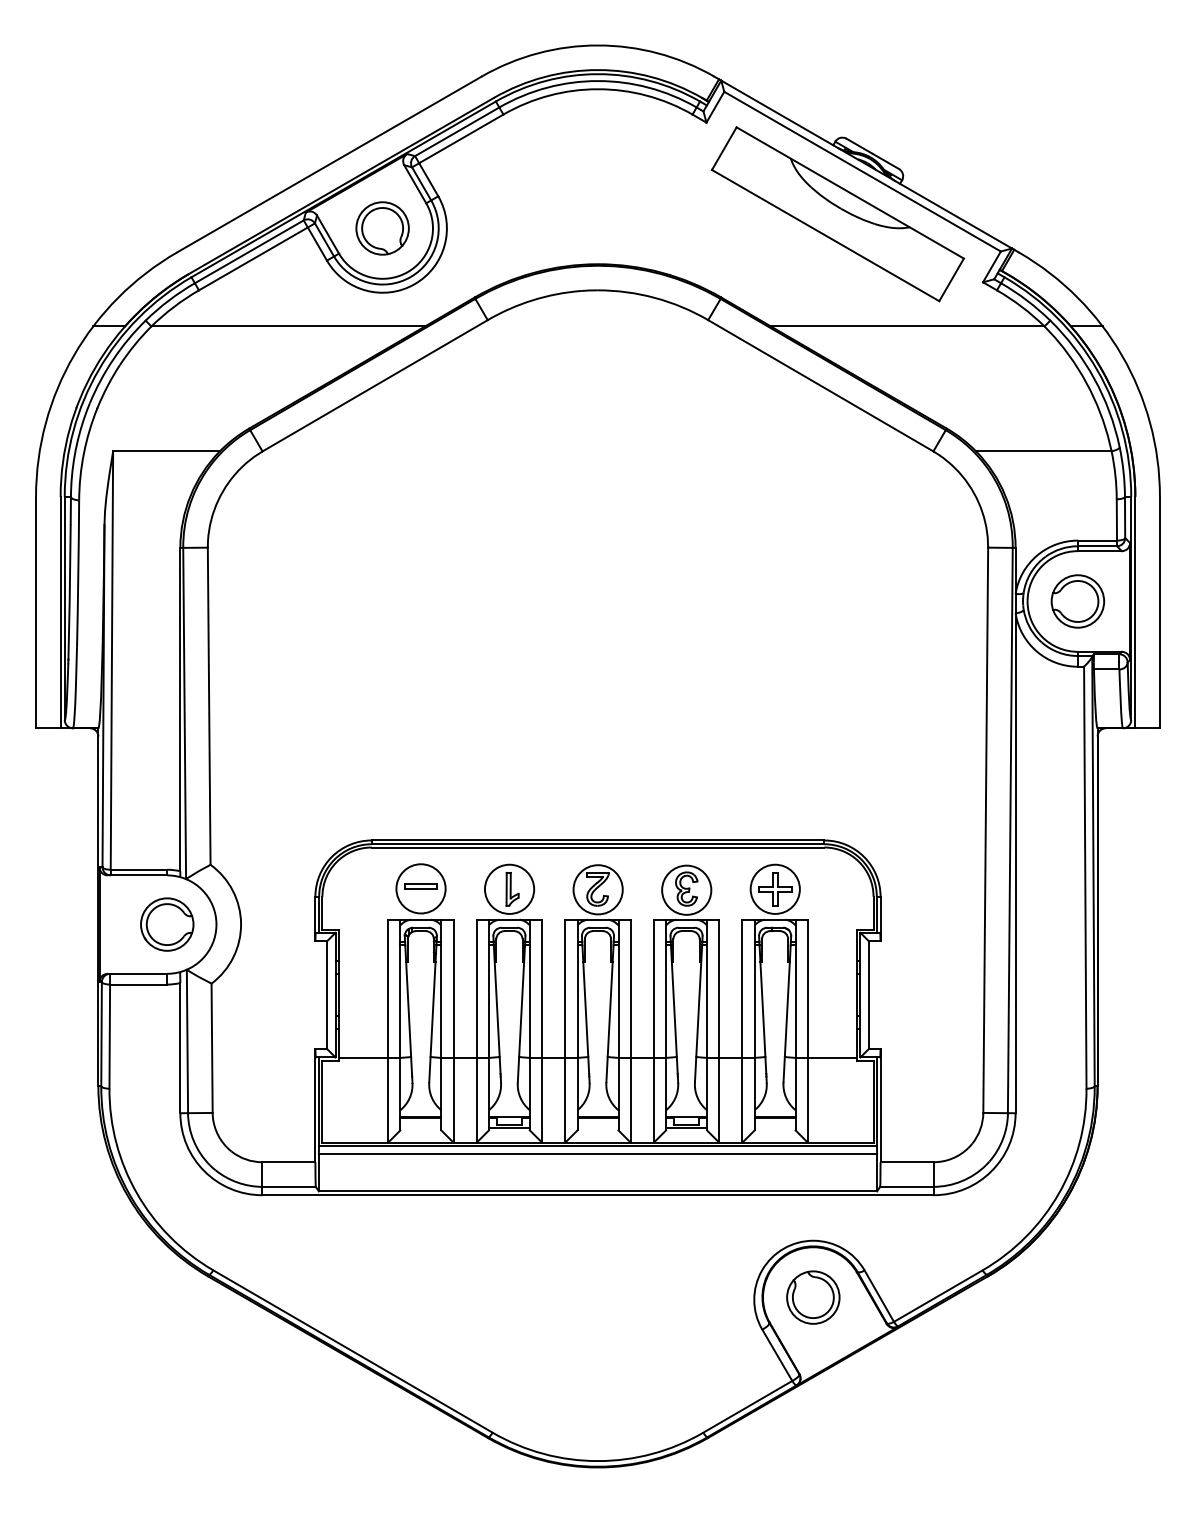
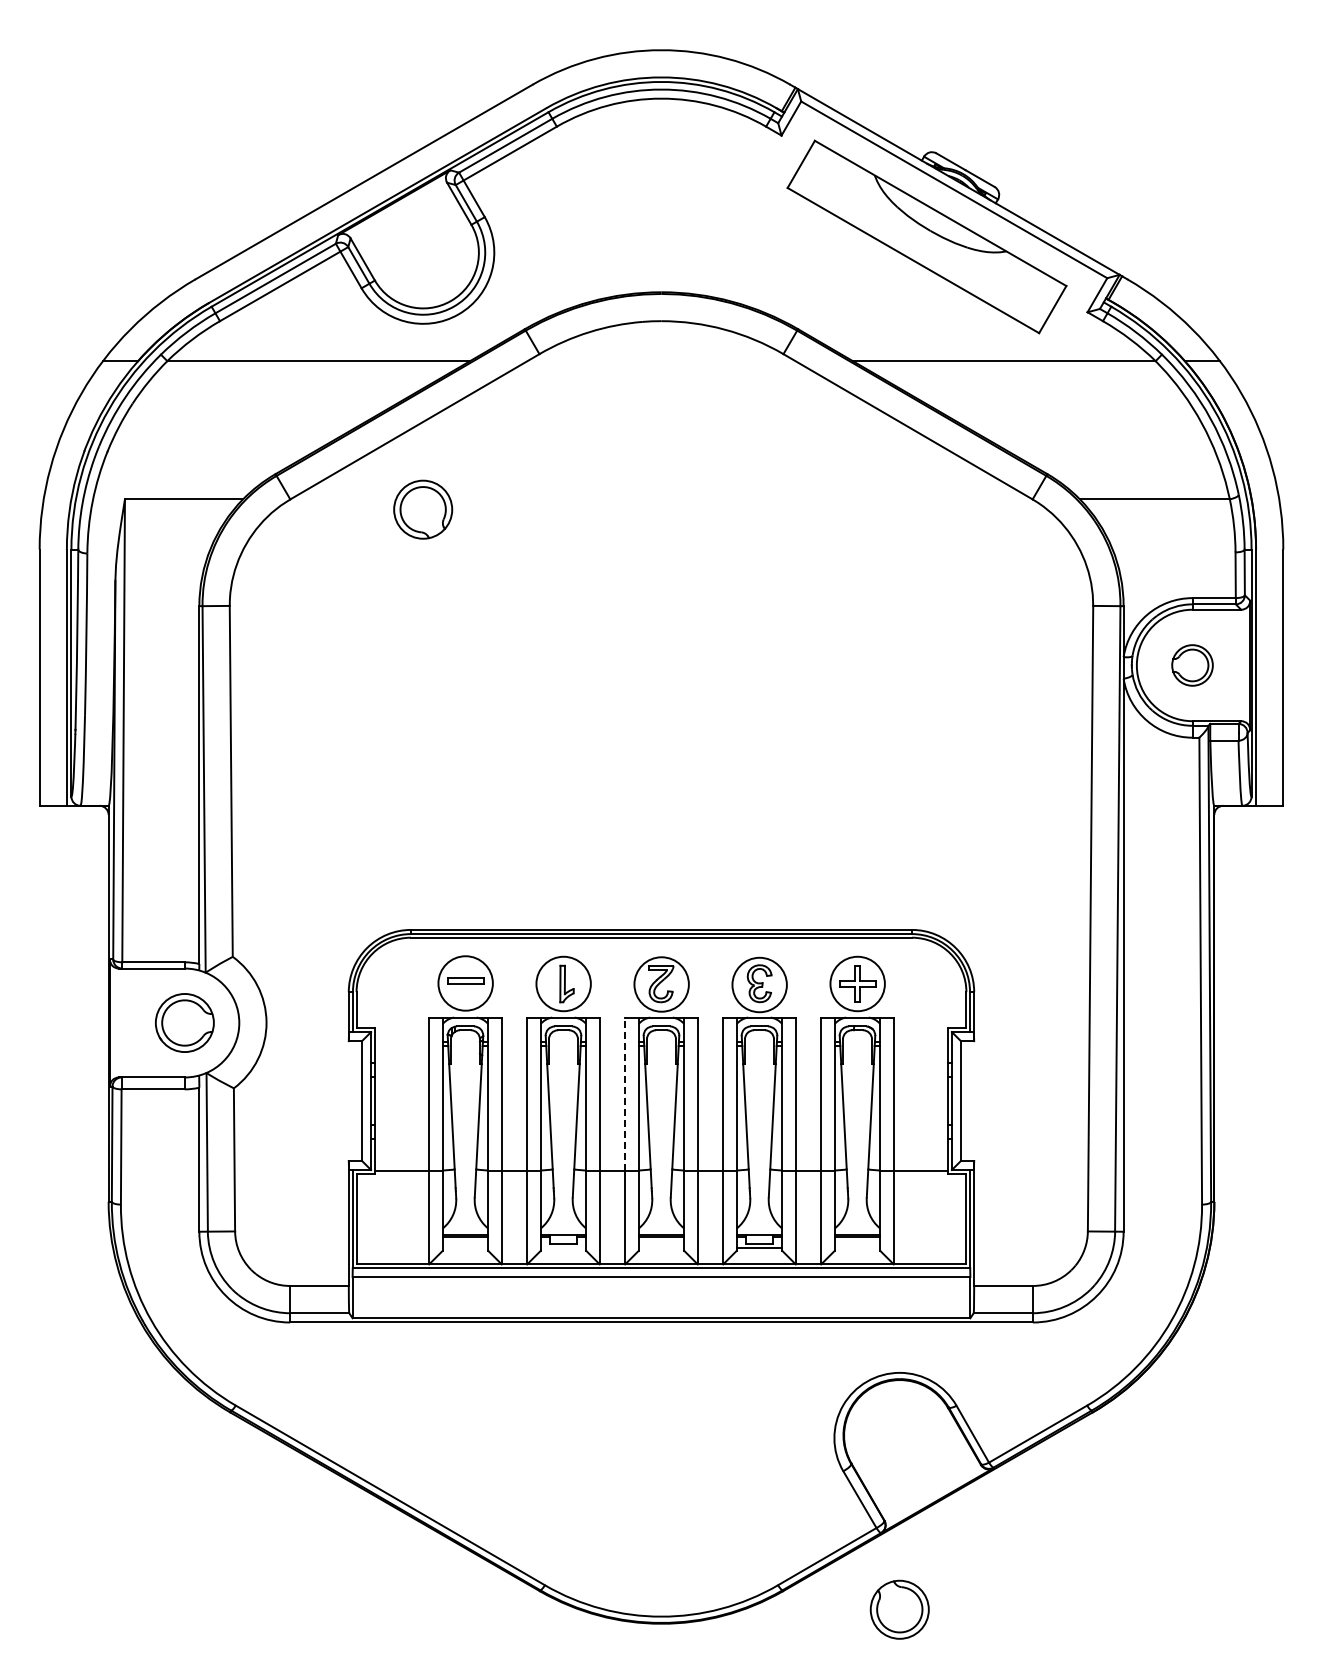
part: (382, 228) -> (423, 509), moved
part: (1077, 601) -> (1192, 665), size x0.7
line: (565, 989) -> (625, 1094), solid -> dashed
line: (509, 1128) -> (563, 1248), removed
part: (813, 1297) -> (899, 1609), moved

